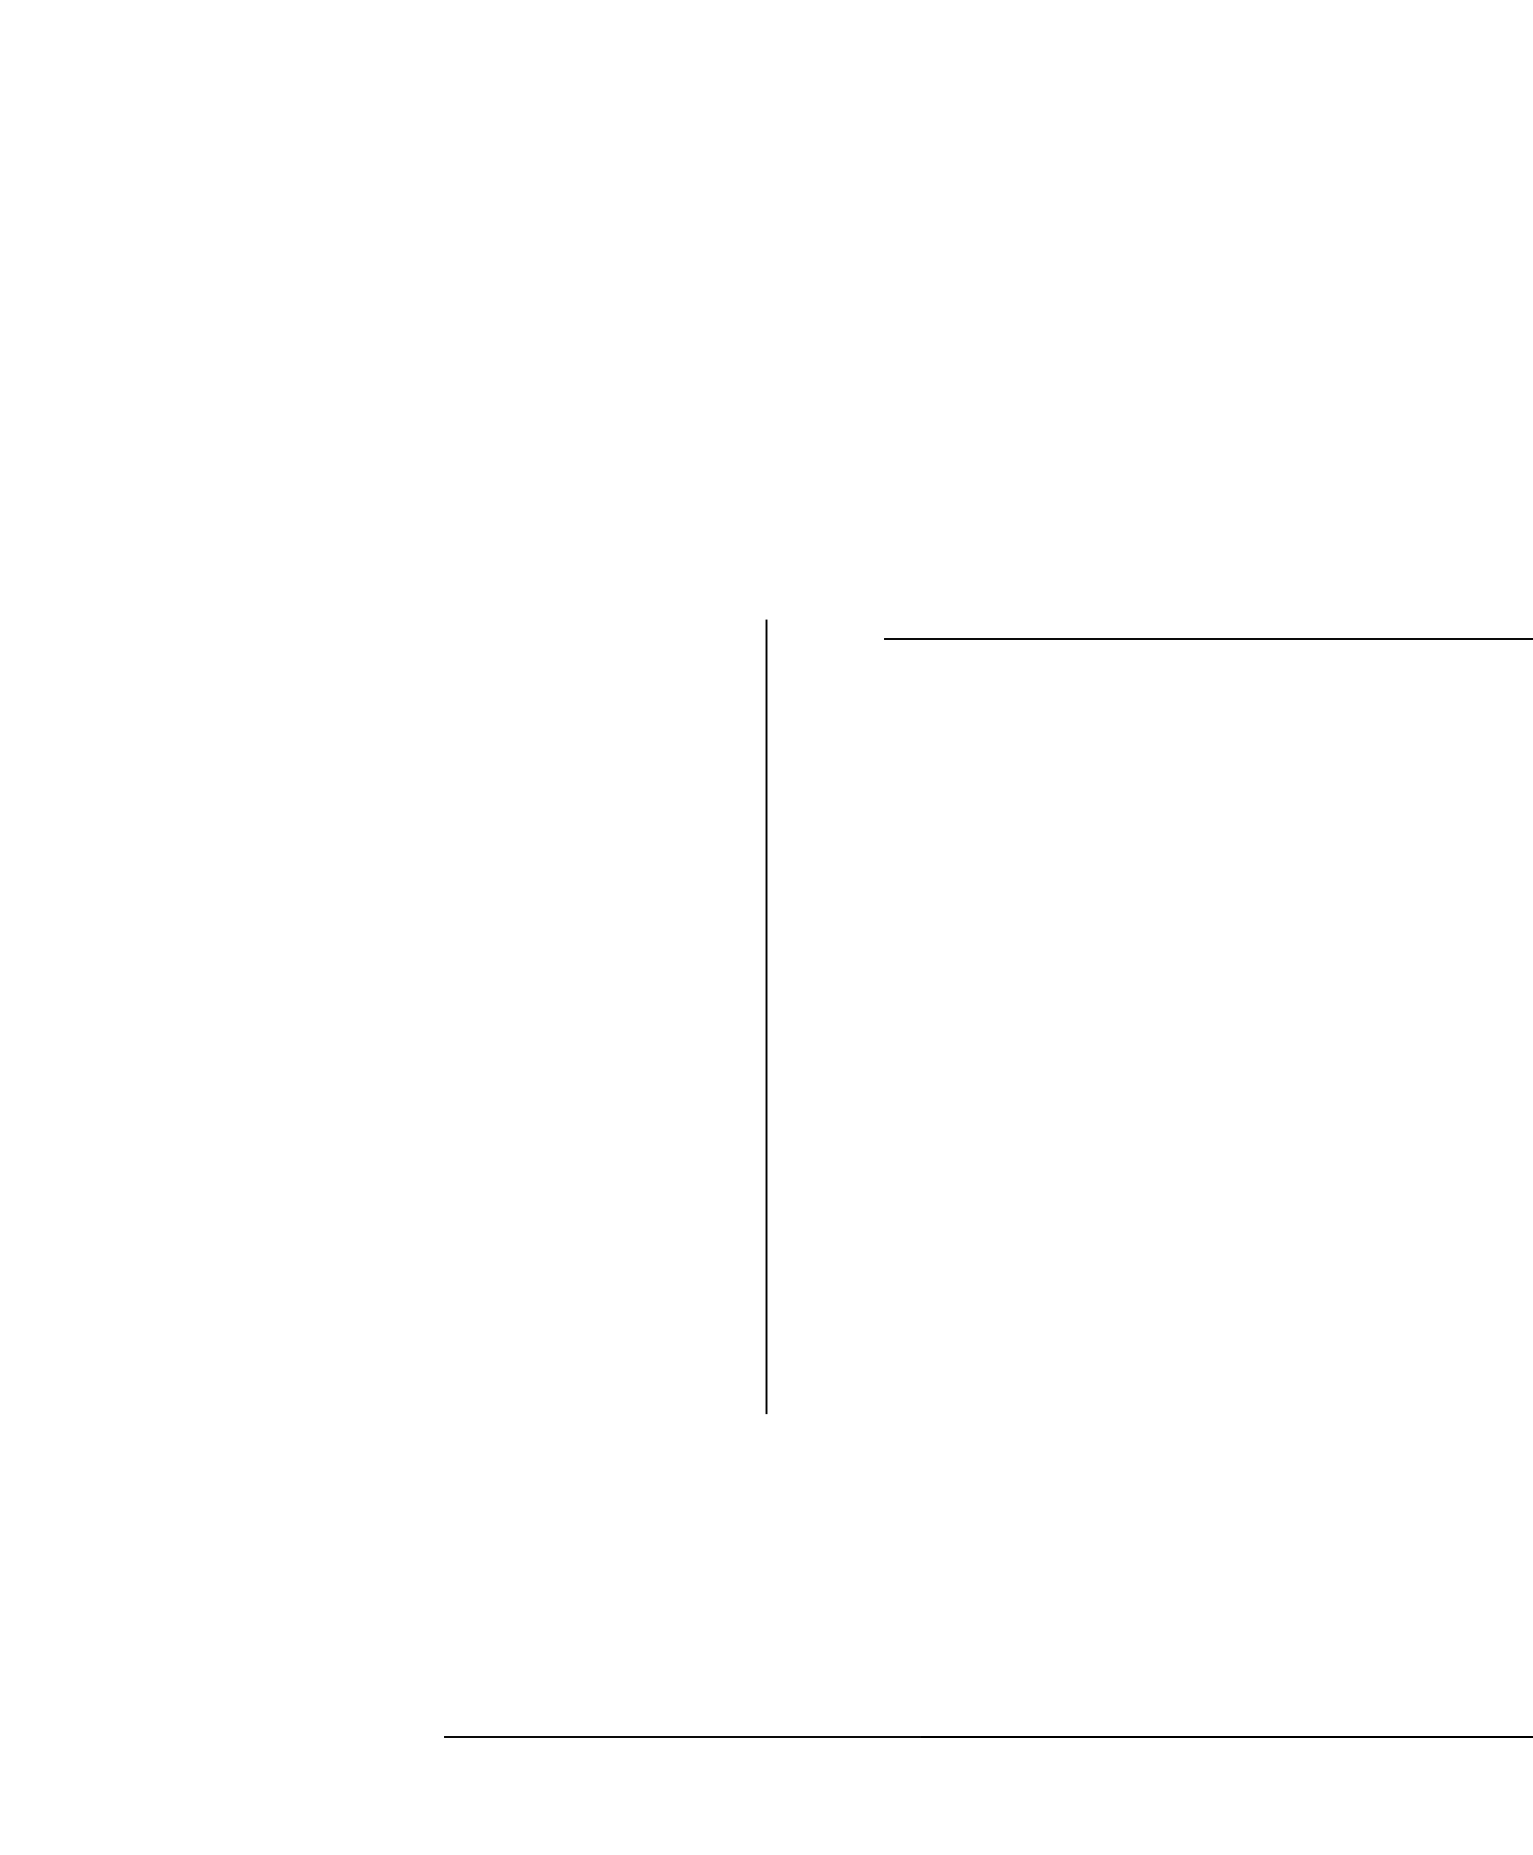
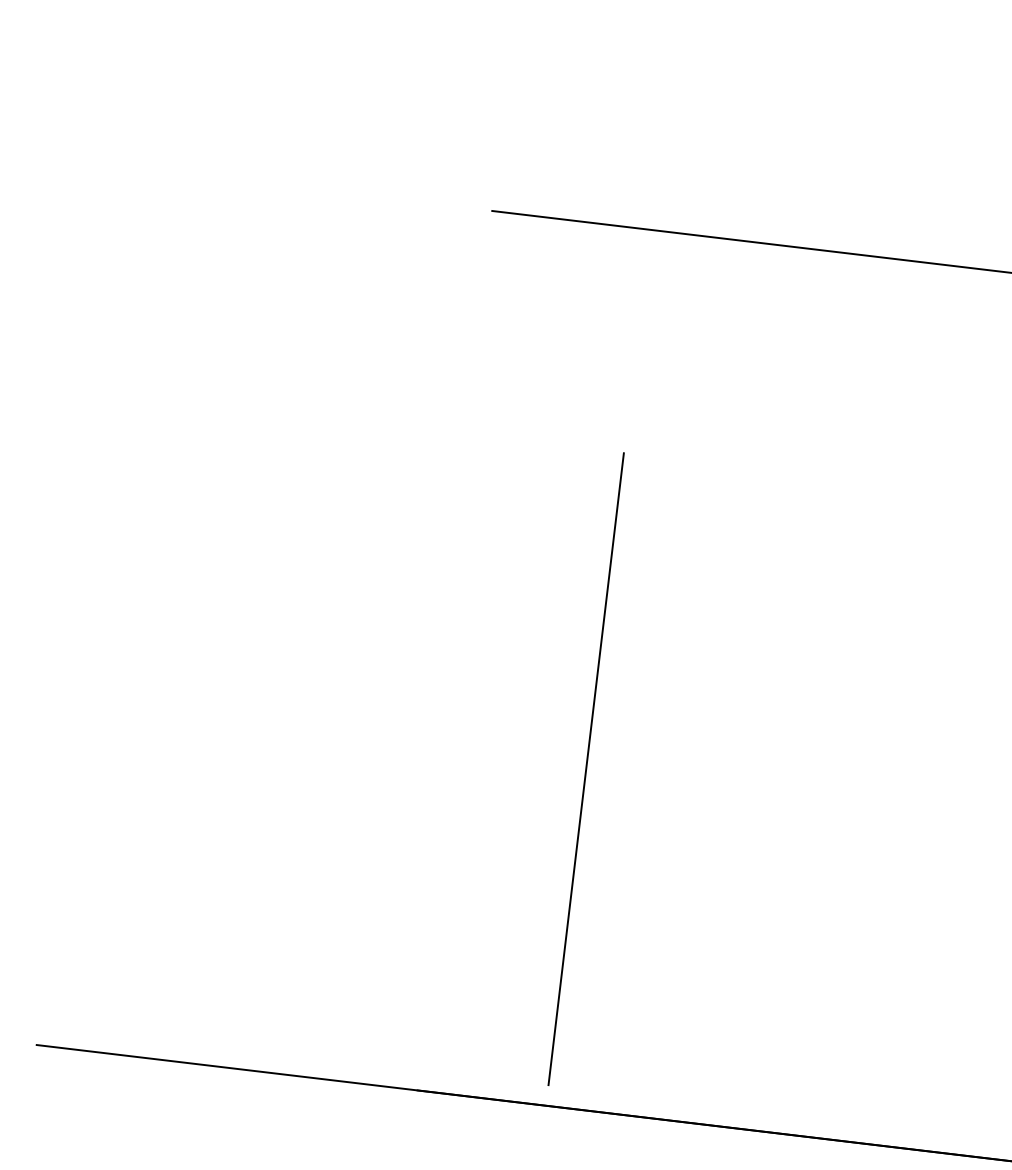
line: (766, 1016) -> (586, 768), moved

